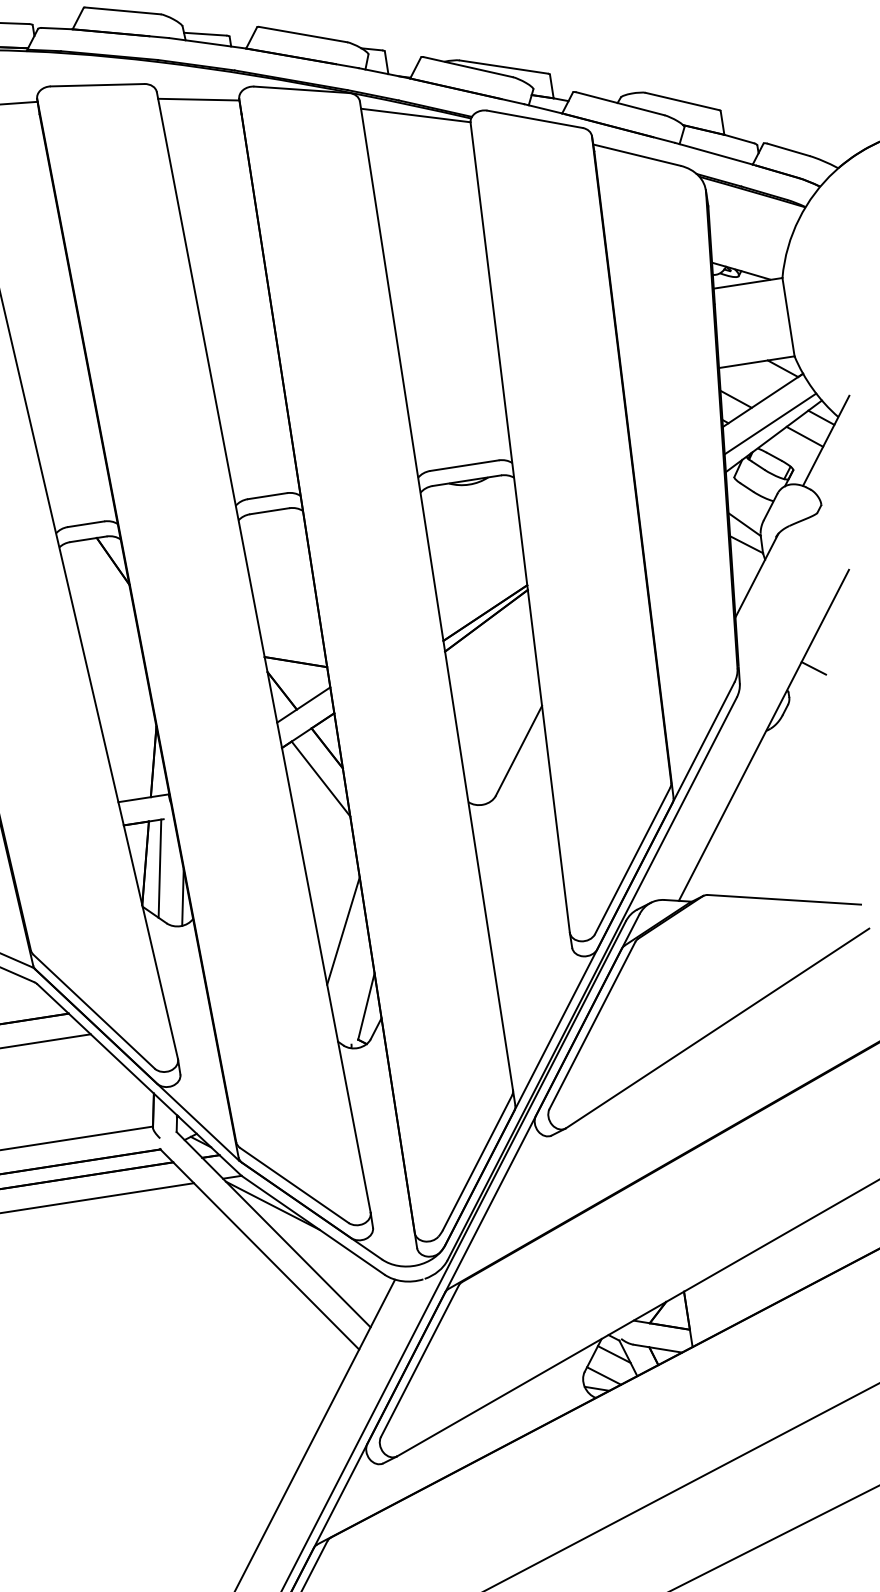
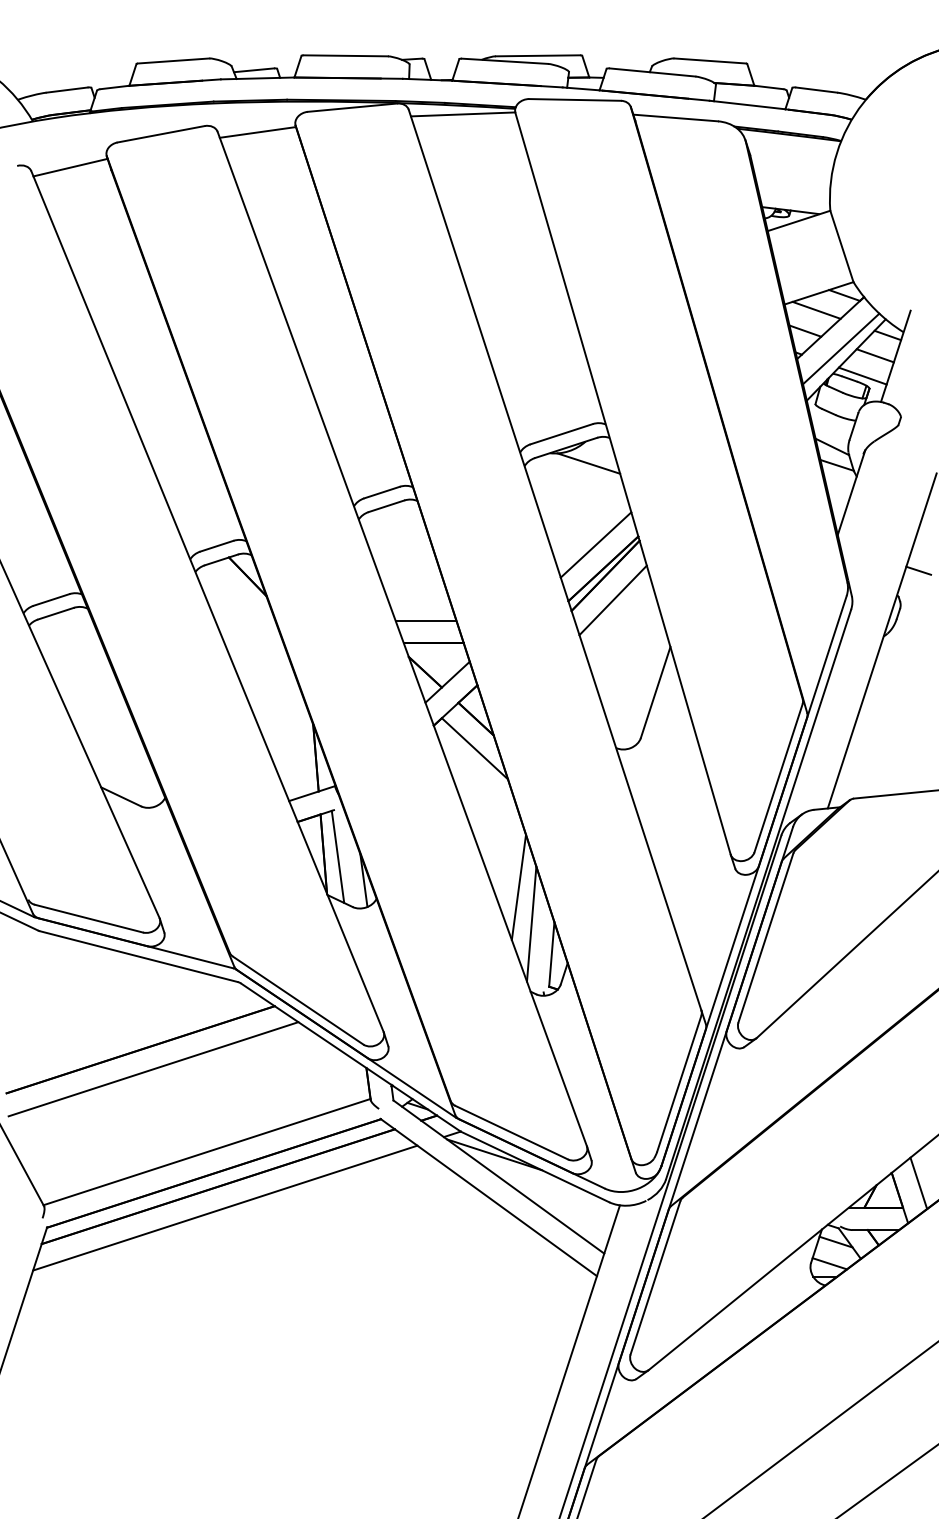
line: (751, 378) -> (816, 309), added
line: (788, 455) -> (862, 375), added
line: (487, 500) -> (588, 463), added
line: (481, 586) -> (595, 544), added
line: (291, 636) -> (425, 620), added
line: (489, 647) -> (612, 600), added
line: (350, 970) -> (531, 923), added
line: (710, 1306) -> (918, 1182), added

